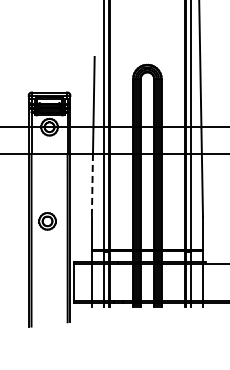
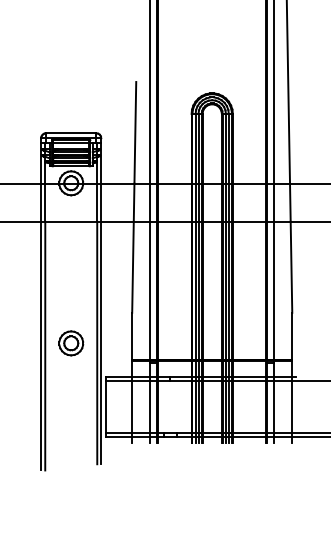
line: (92, 185) -> (133, 267), dashed -> solid
part: (47, 221) -> (71, 343), moved

